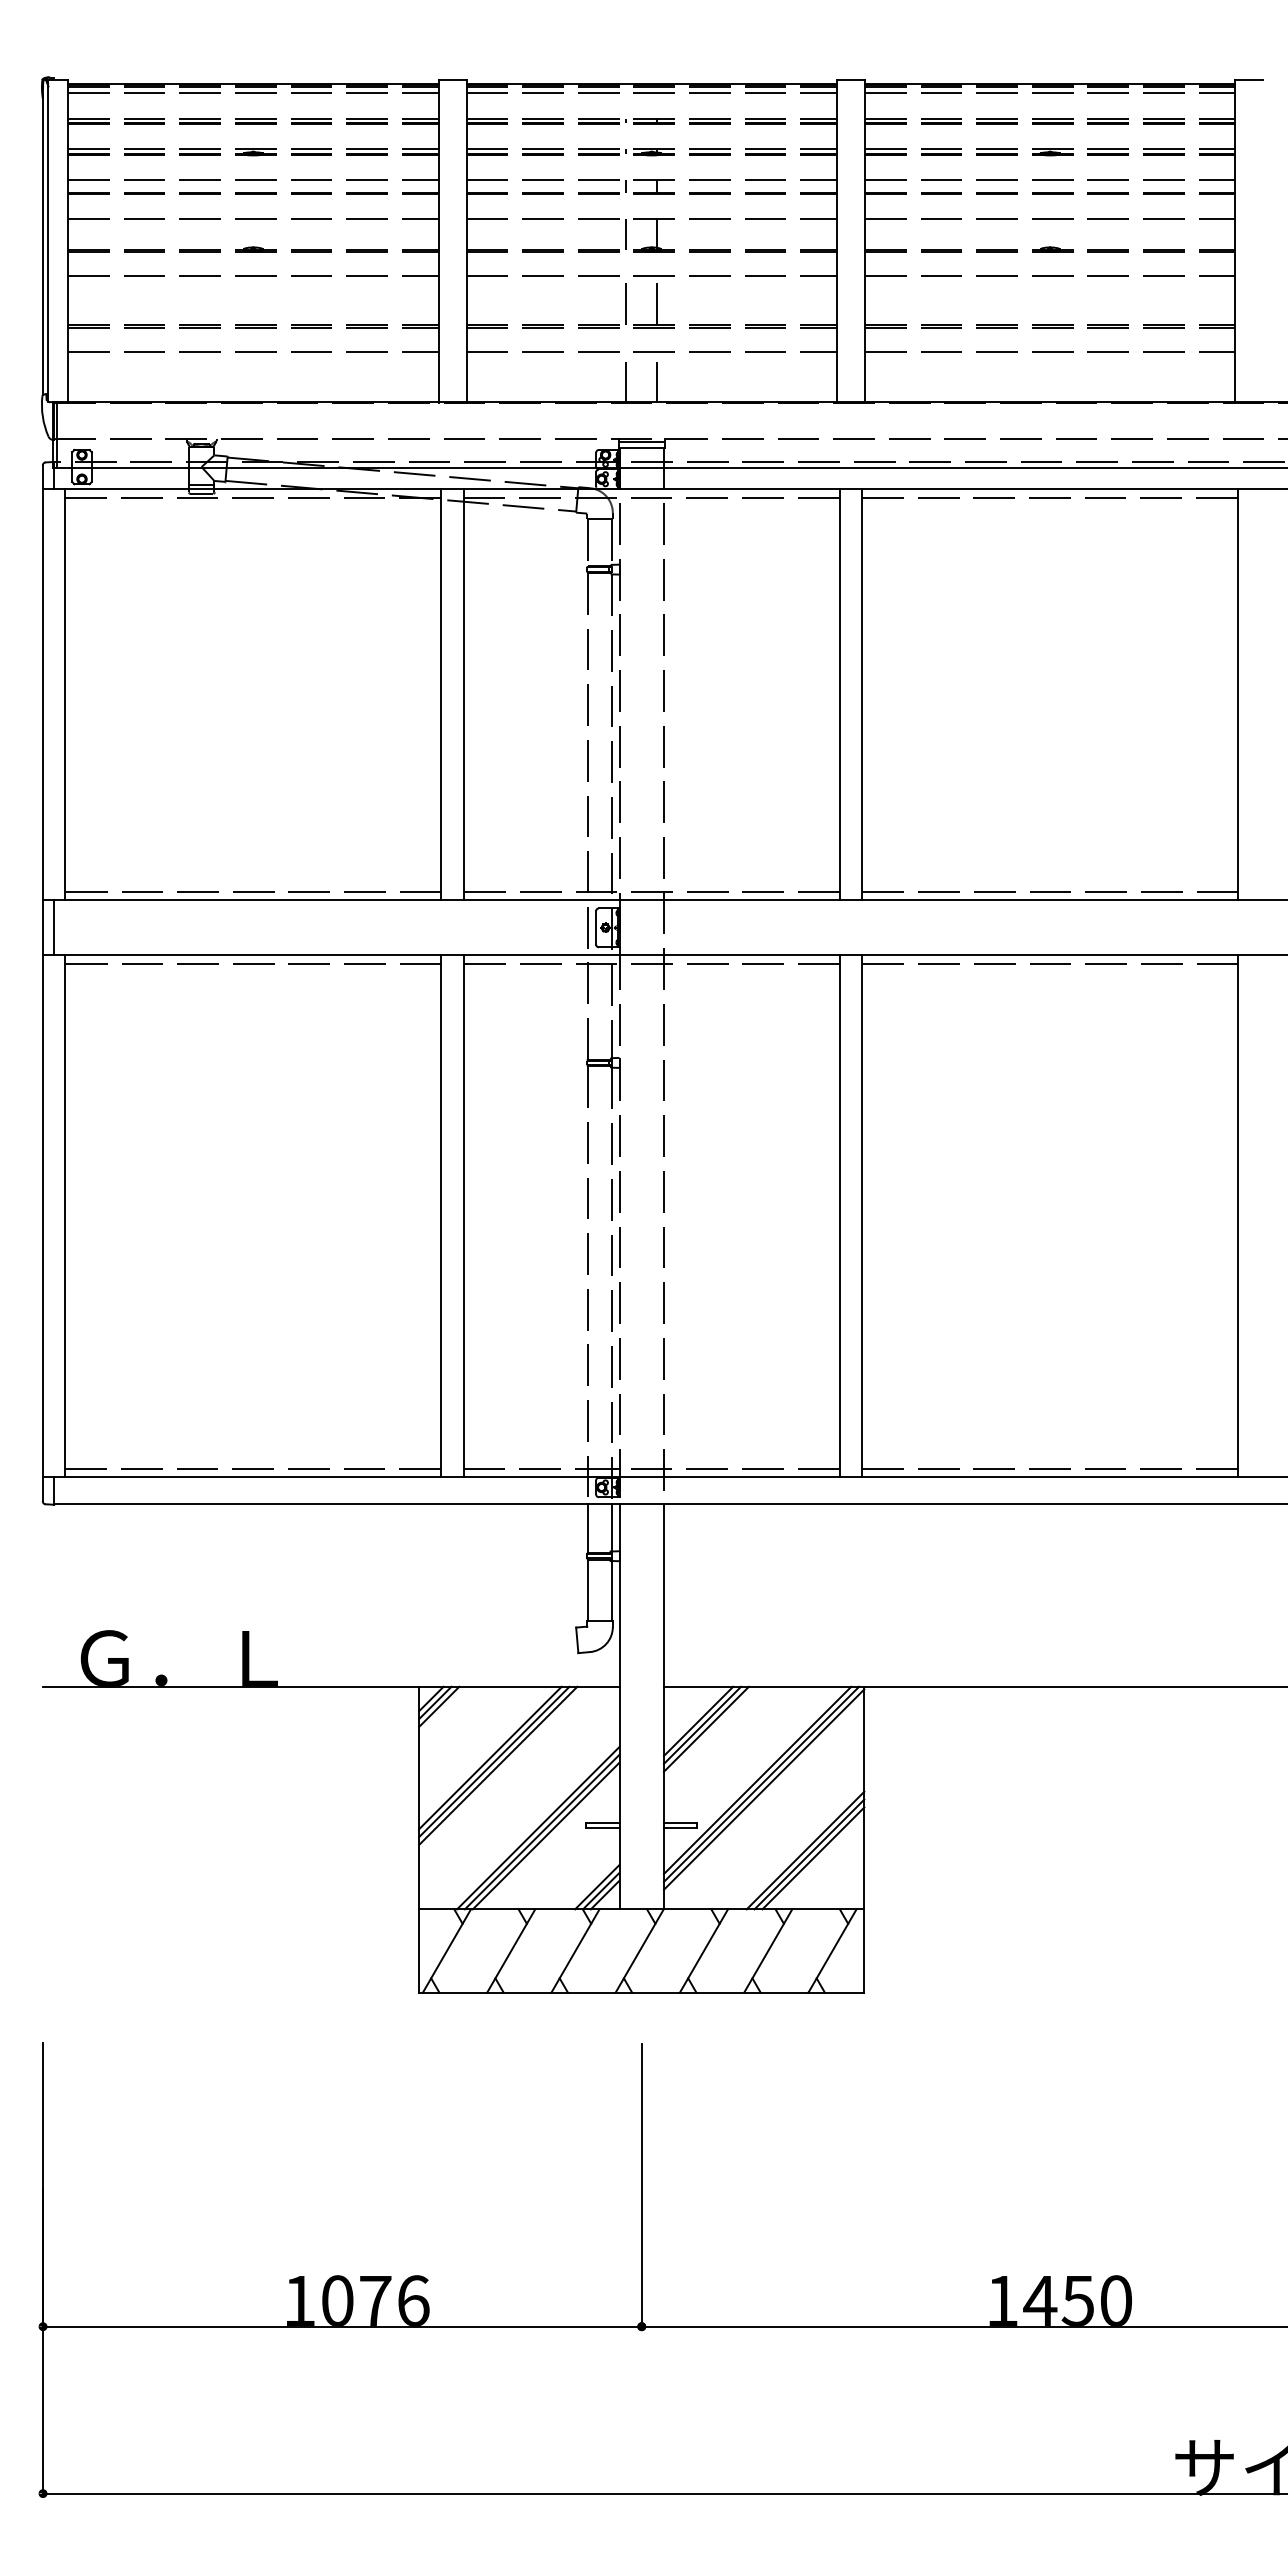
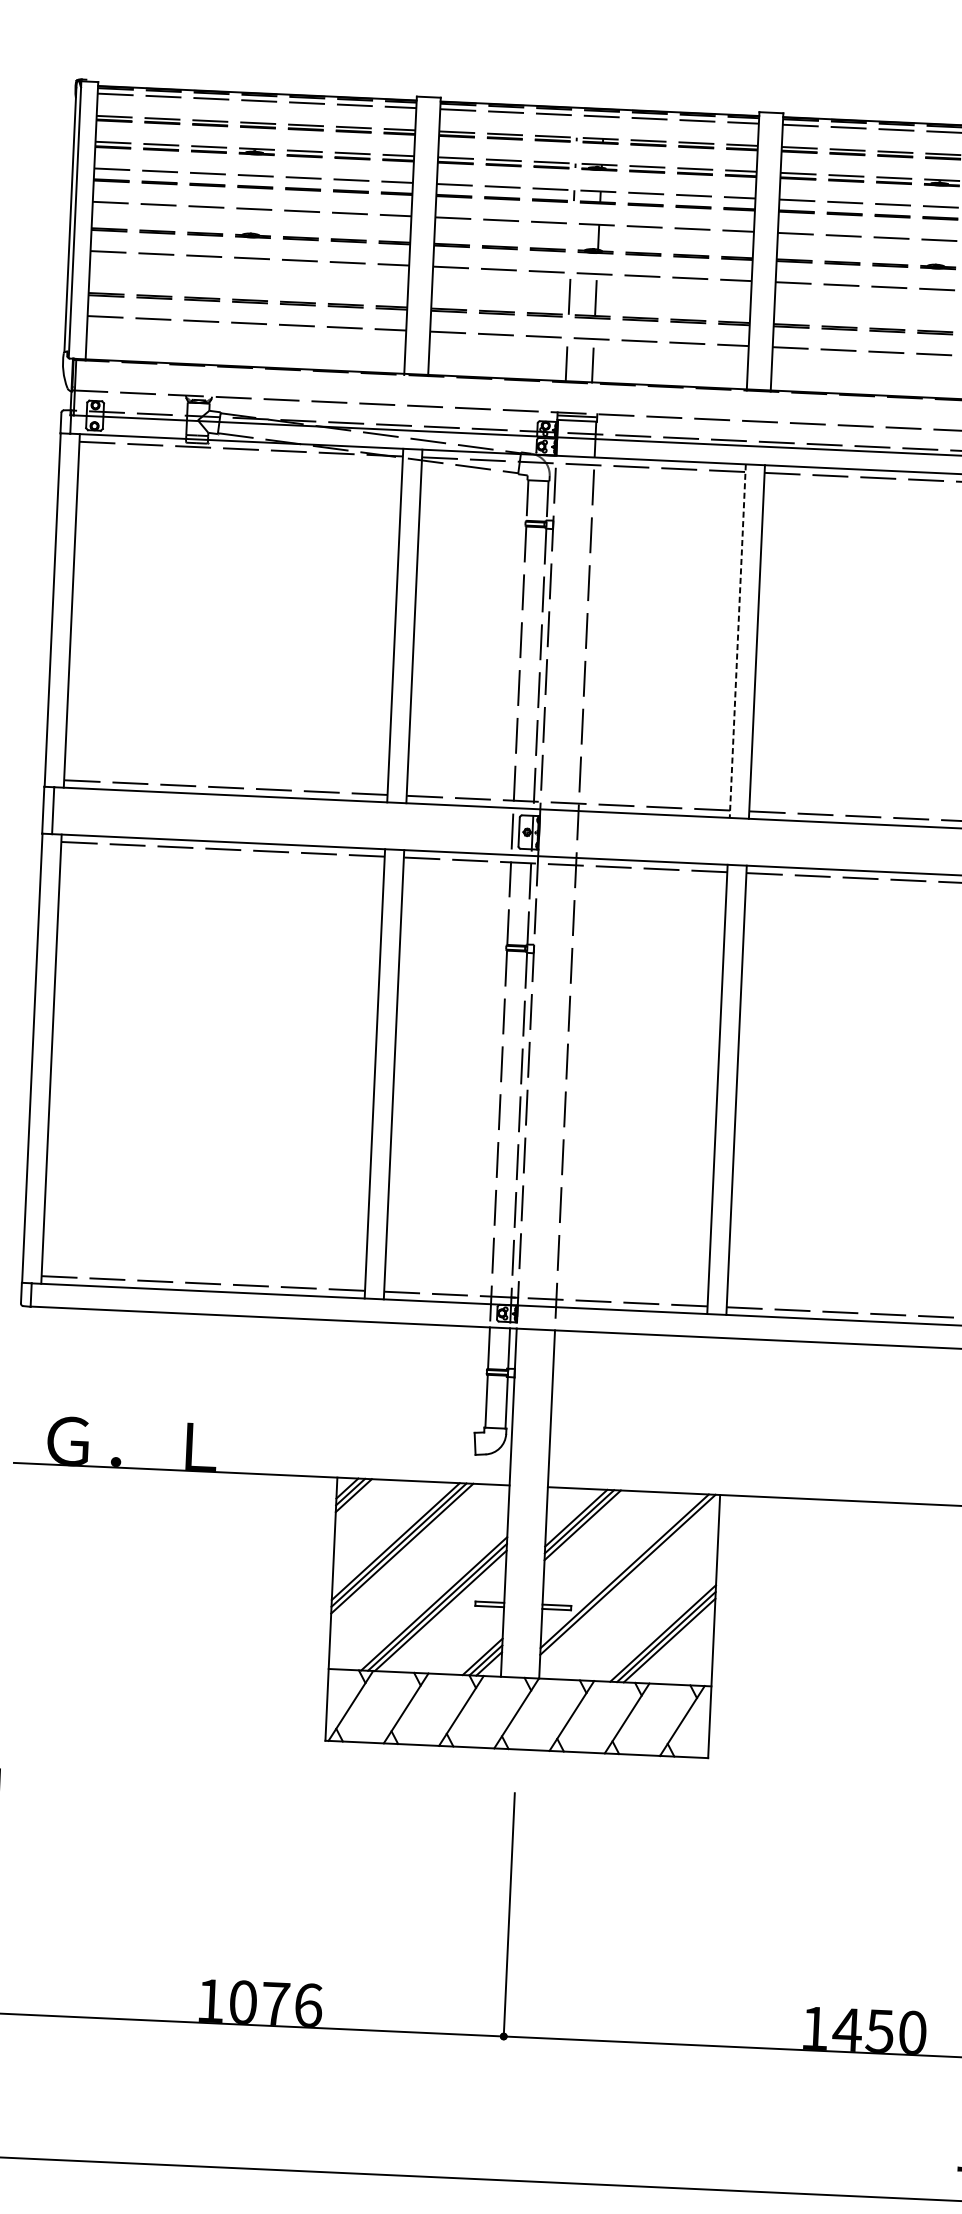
line: (626, 233) -> (572, 236), removed
line: (839, 694) -> (737, 640), solid -> dashed
line: (764, 1789) -> (630, 1579), removed

